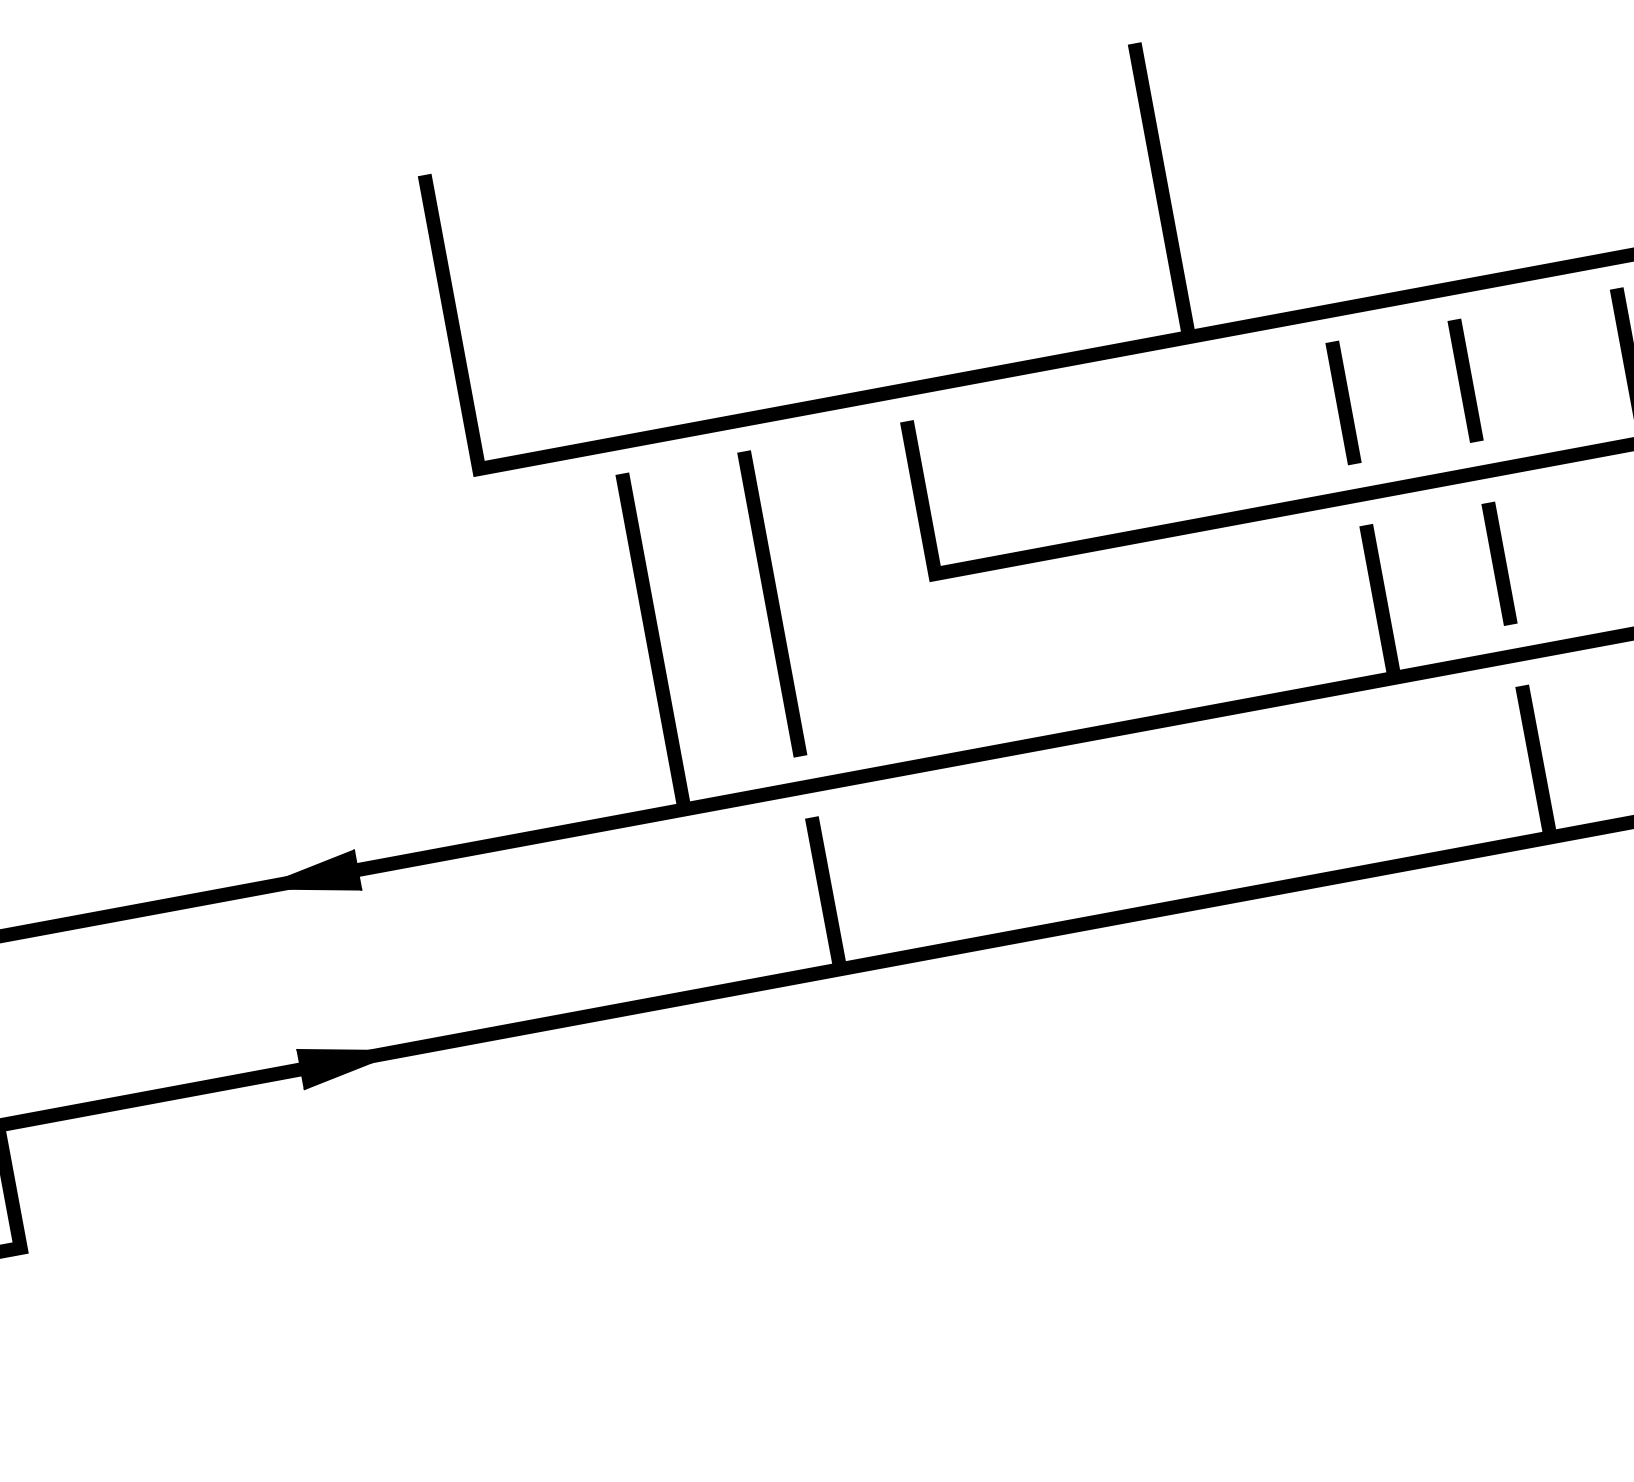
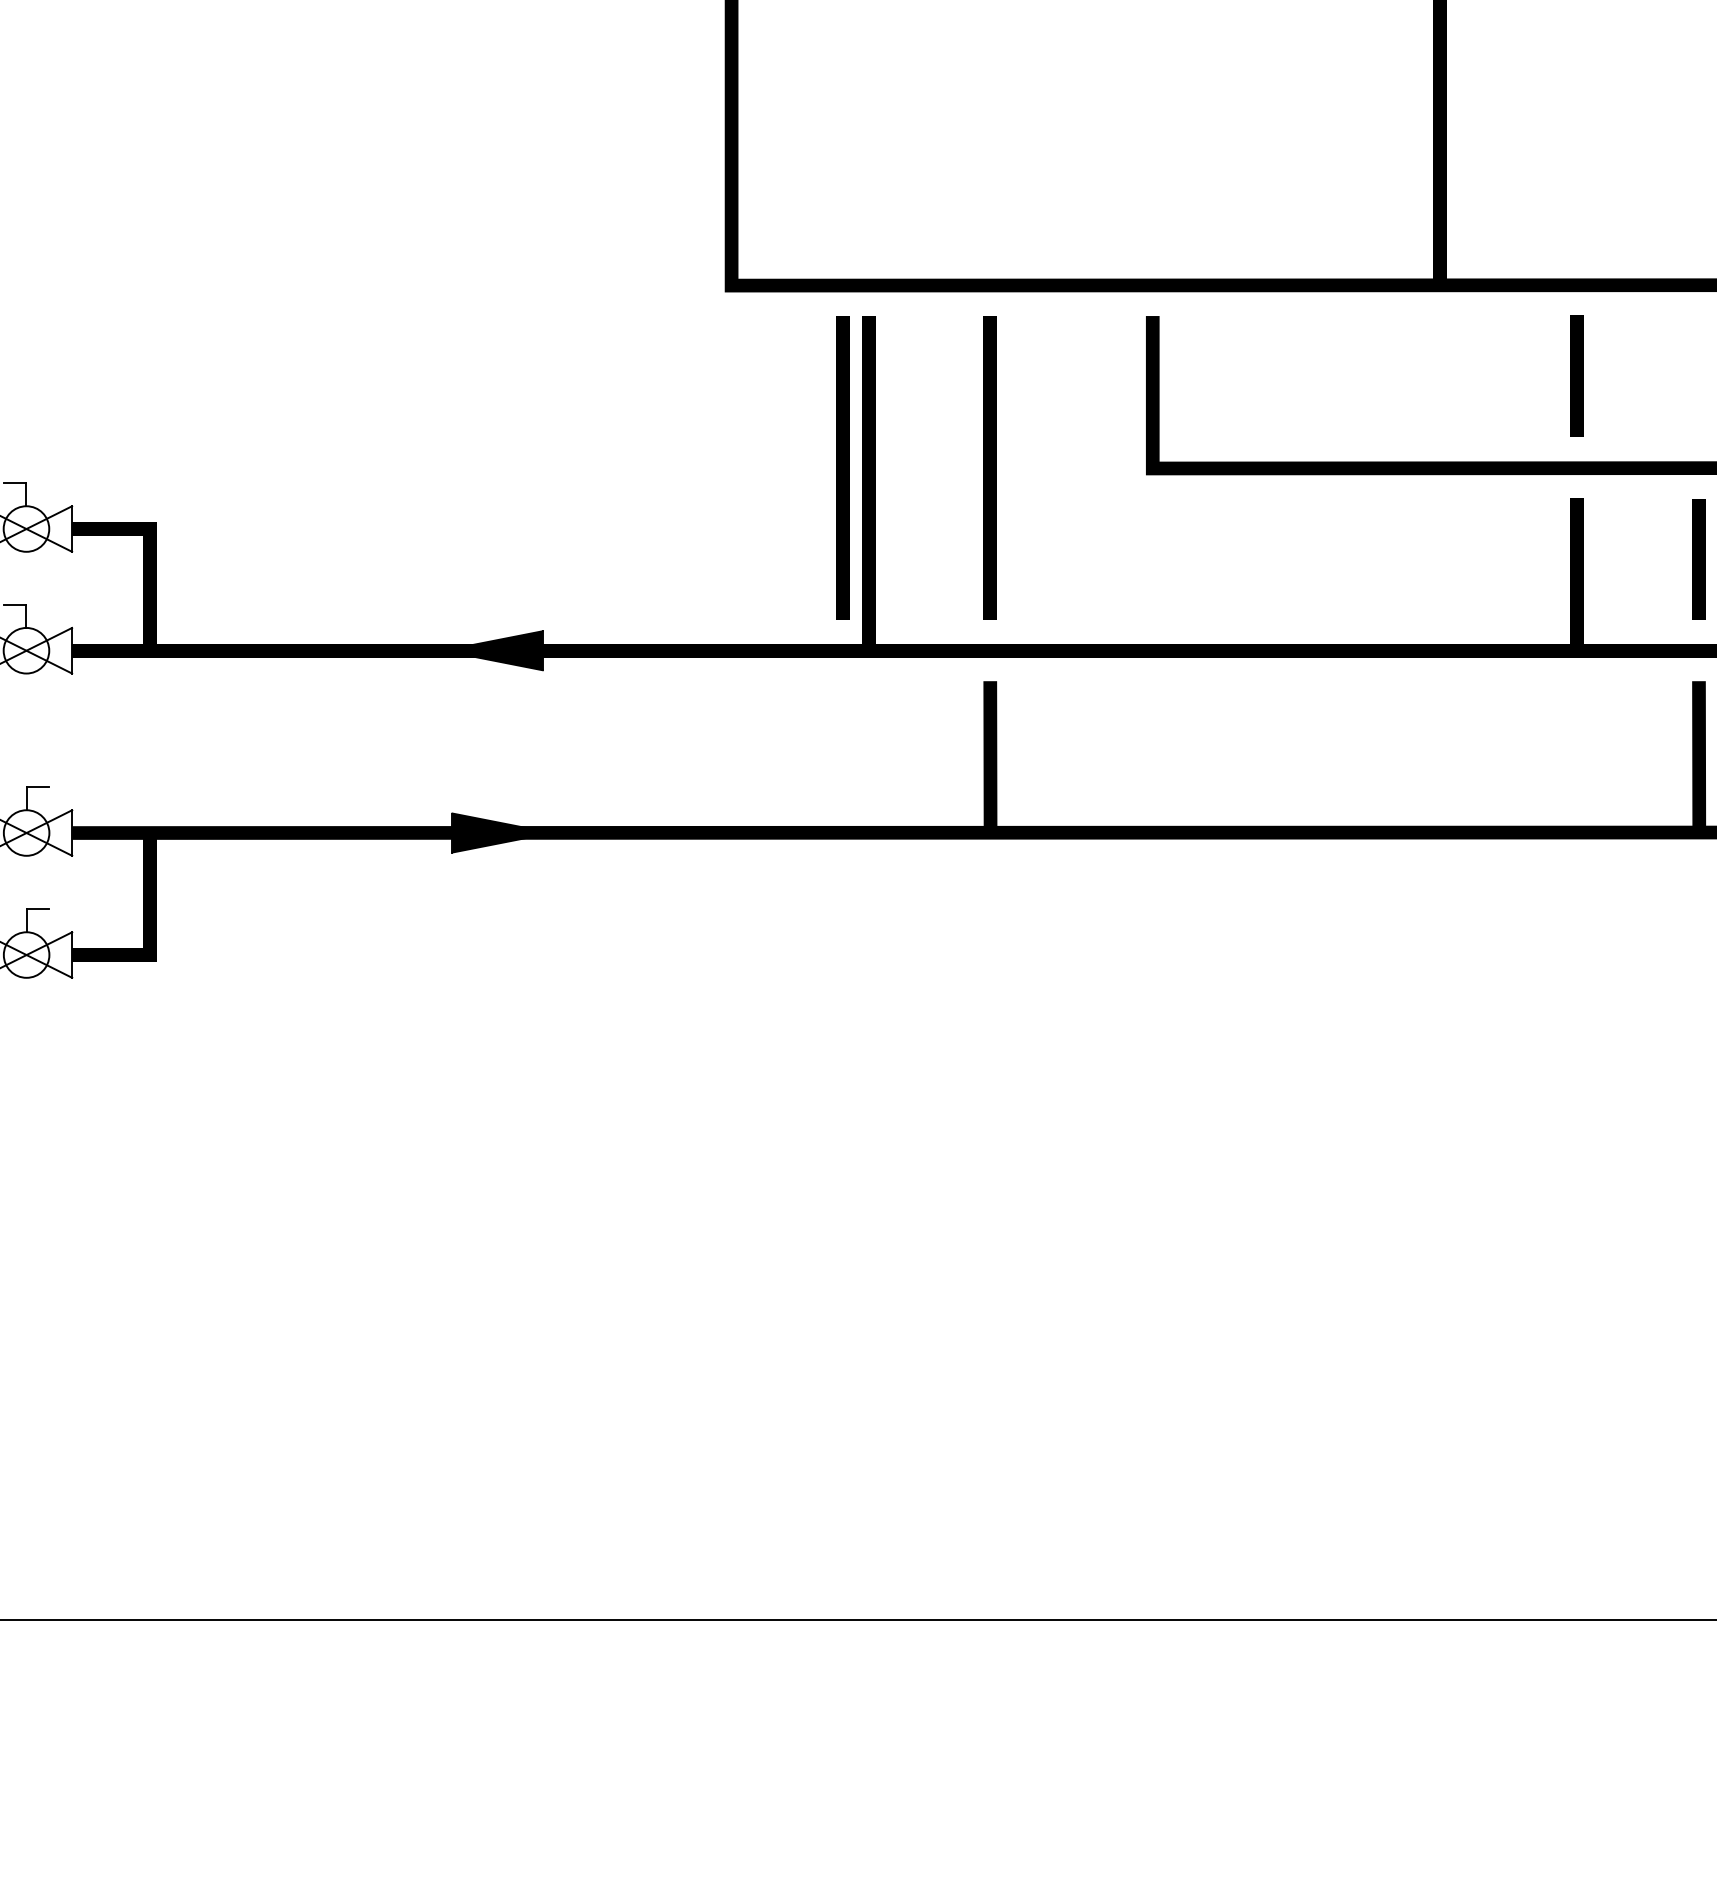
line: (1465, 380) -> (1698, 376), removed
line: (624, 630) -> (842, 467), added

